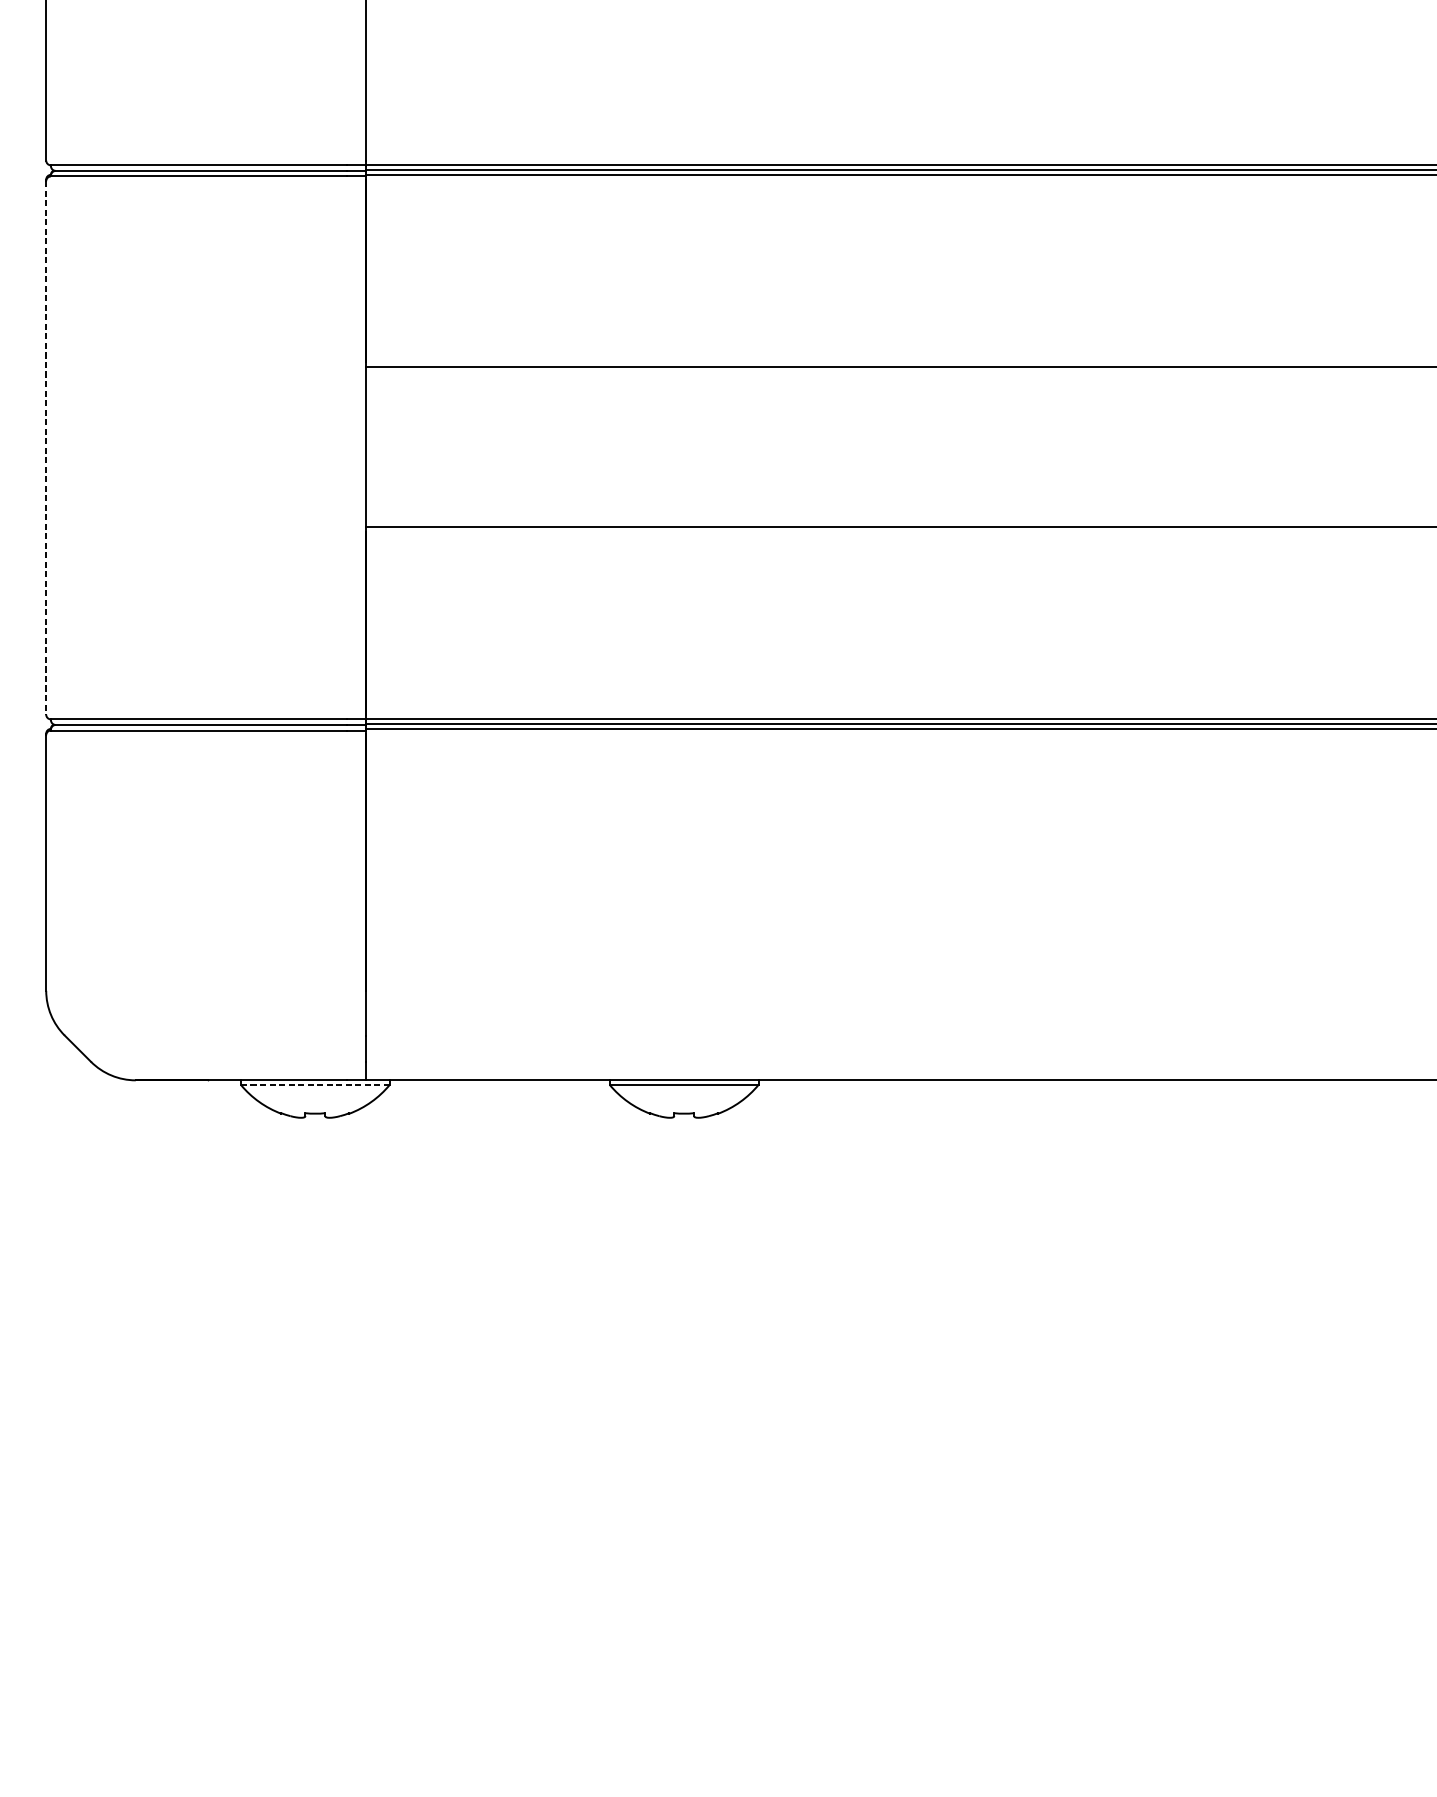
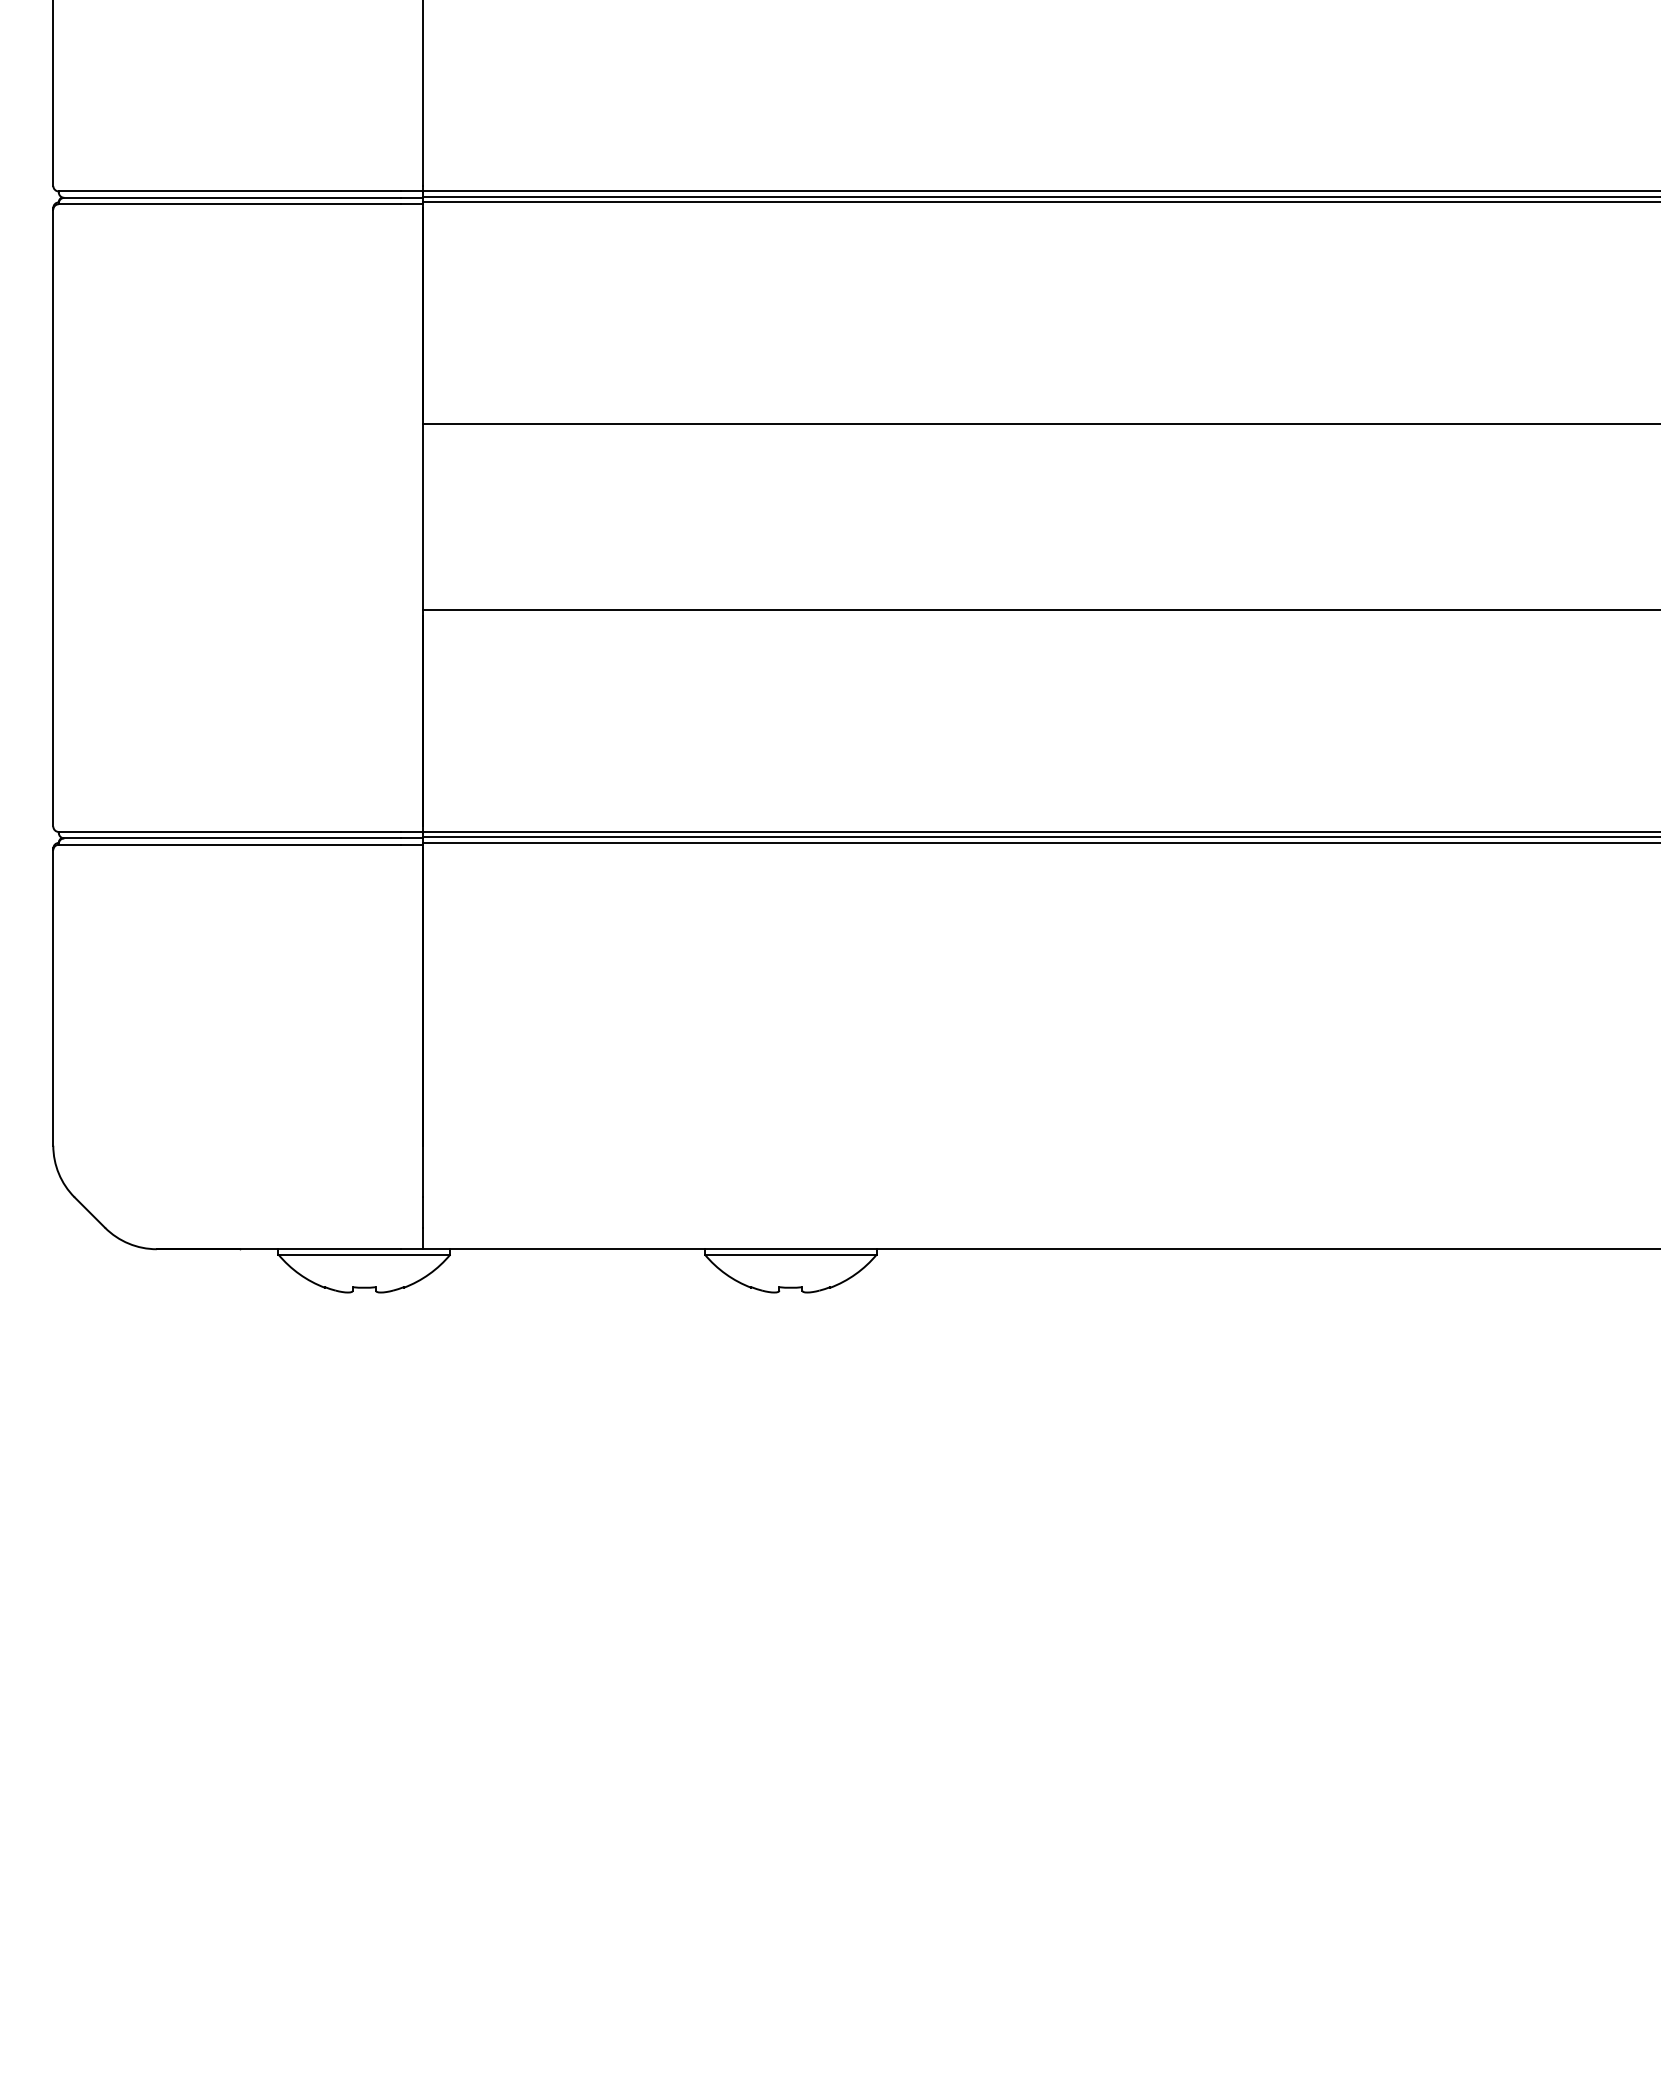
line: (46, 448) -> (53, 518), dashed -> solid
line: (314, 1084) -> (363, 1254), dashed -> solid

